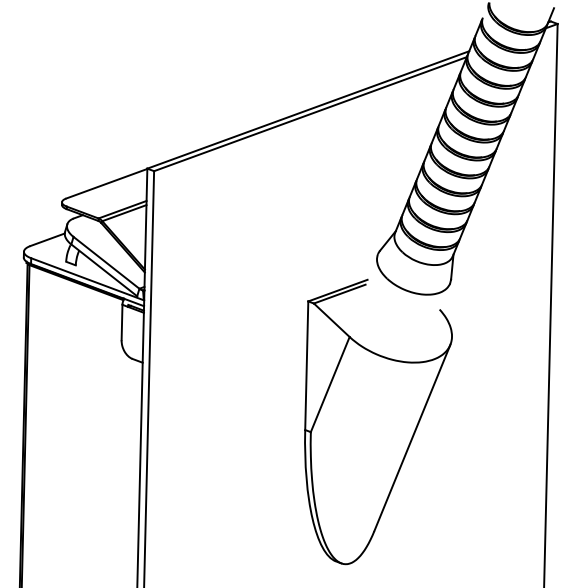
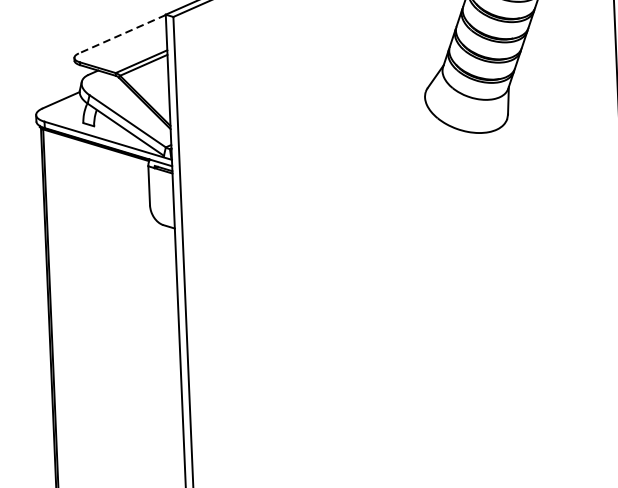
line: (106, 183) -> (121, 34), solid -> dashed
part: (378, 421) -> (438, 275), removed

